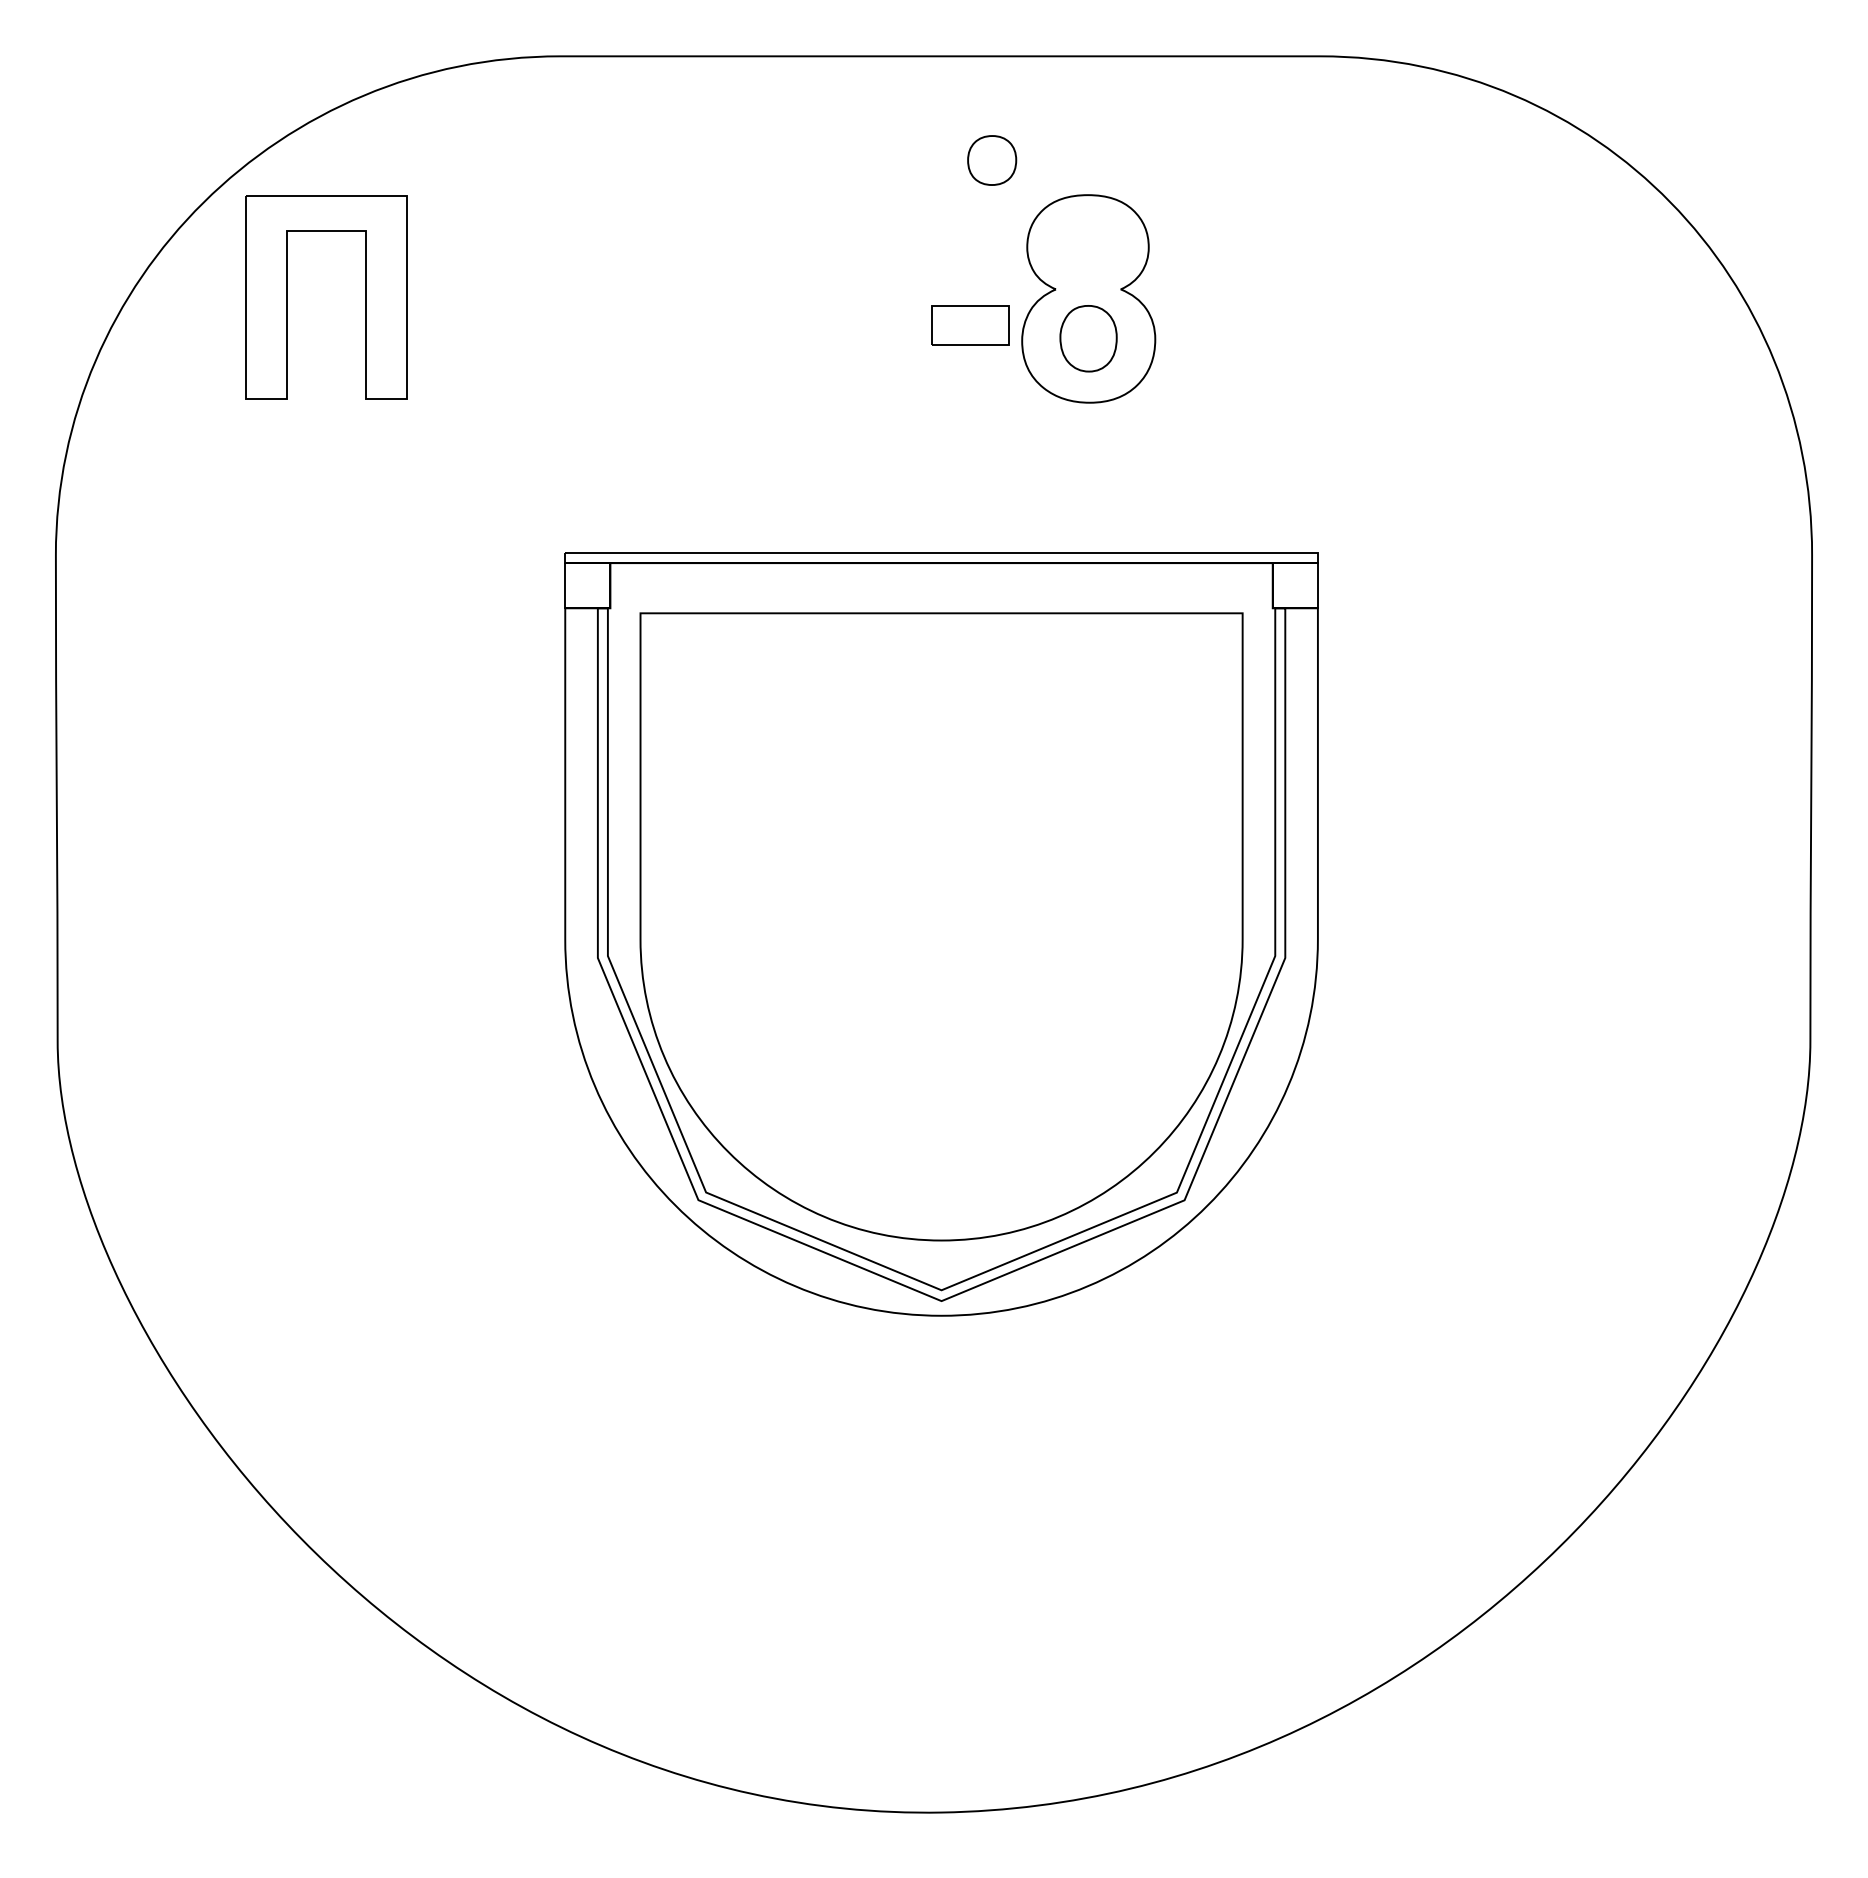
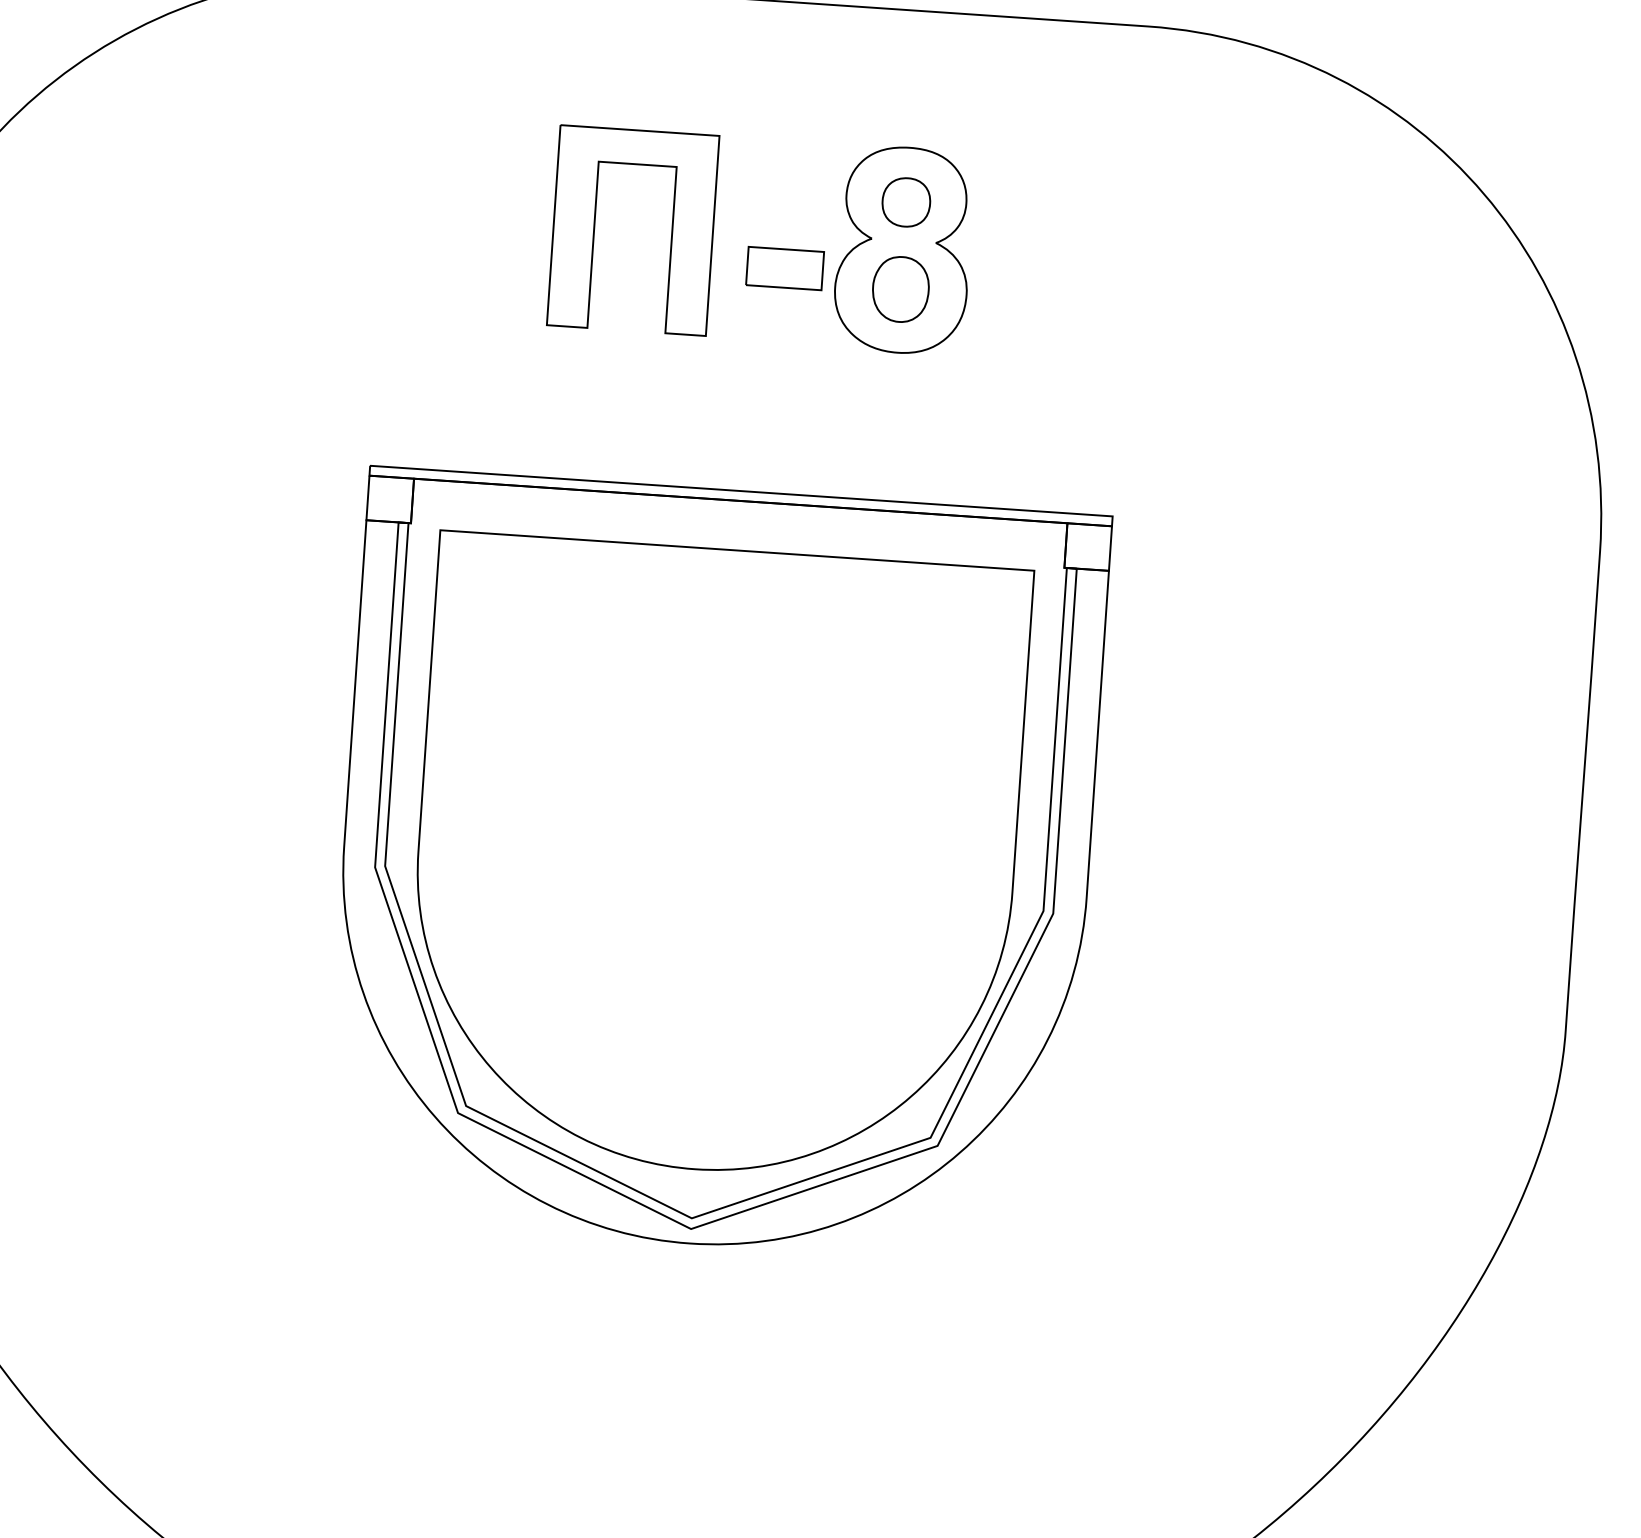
part: (992, 160) -> (906, 202), moved
part: (287, 297) -> (594, 227), moved

